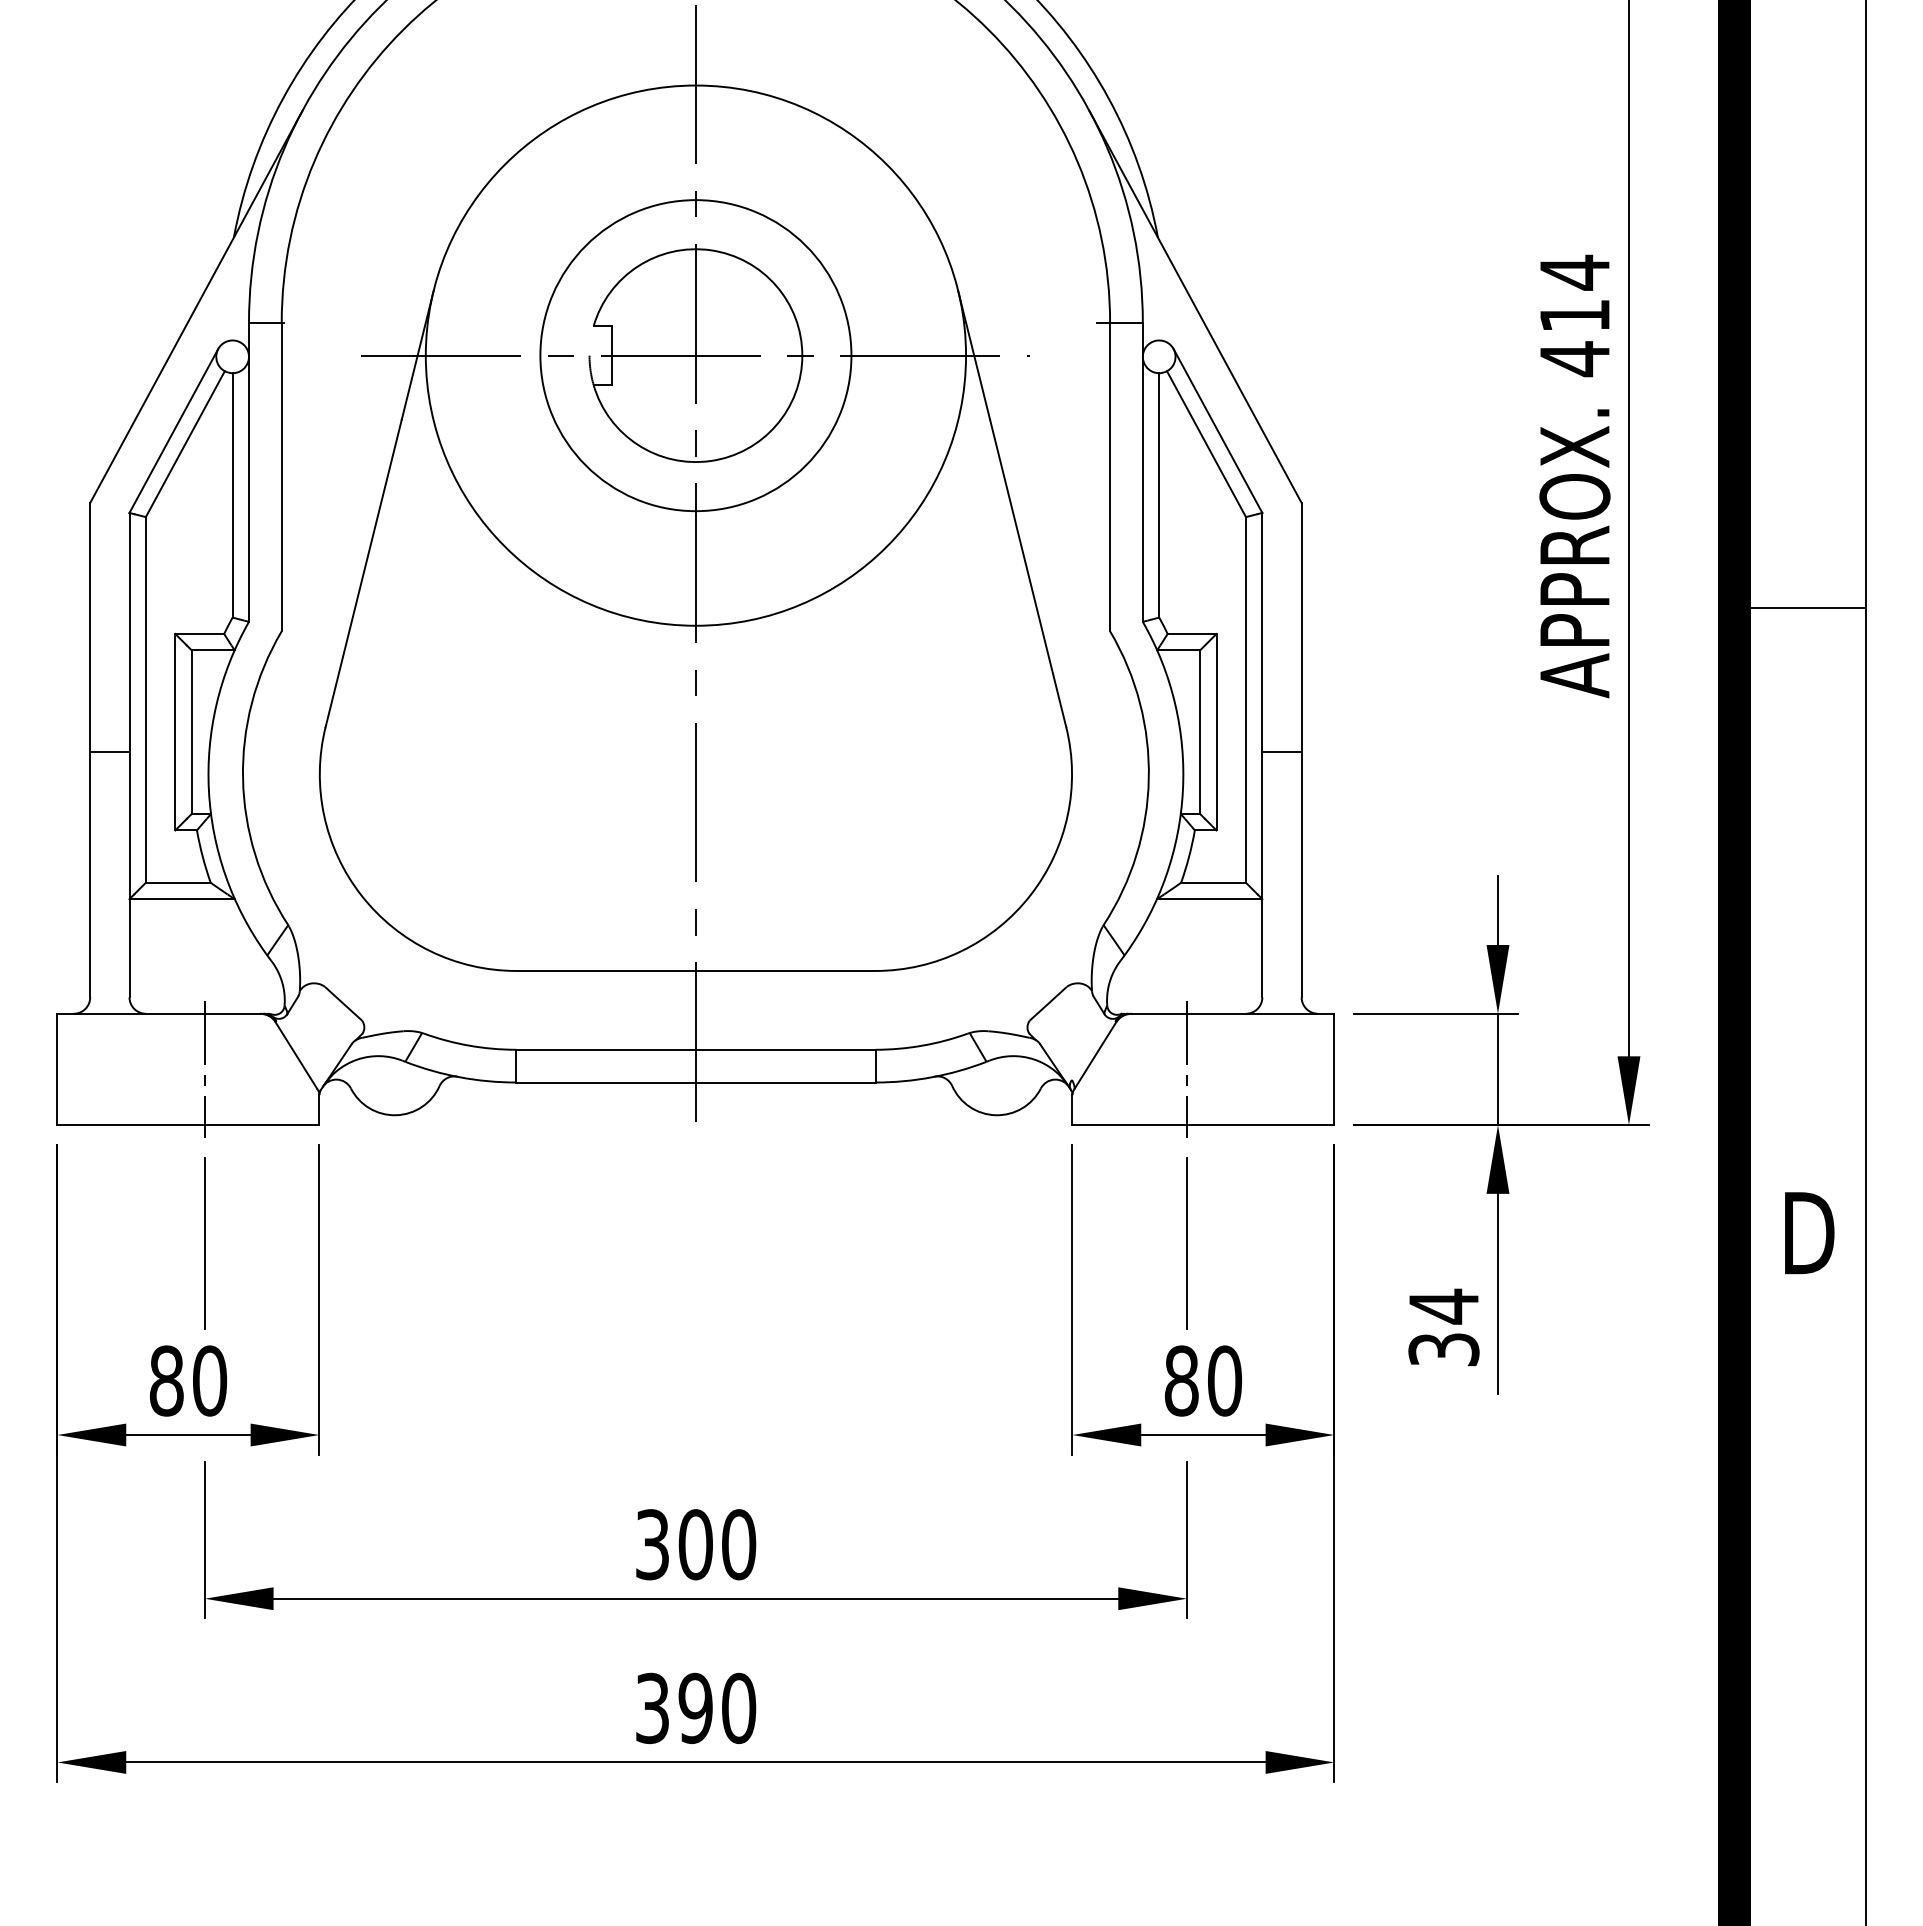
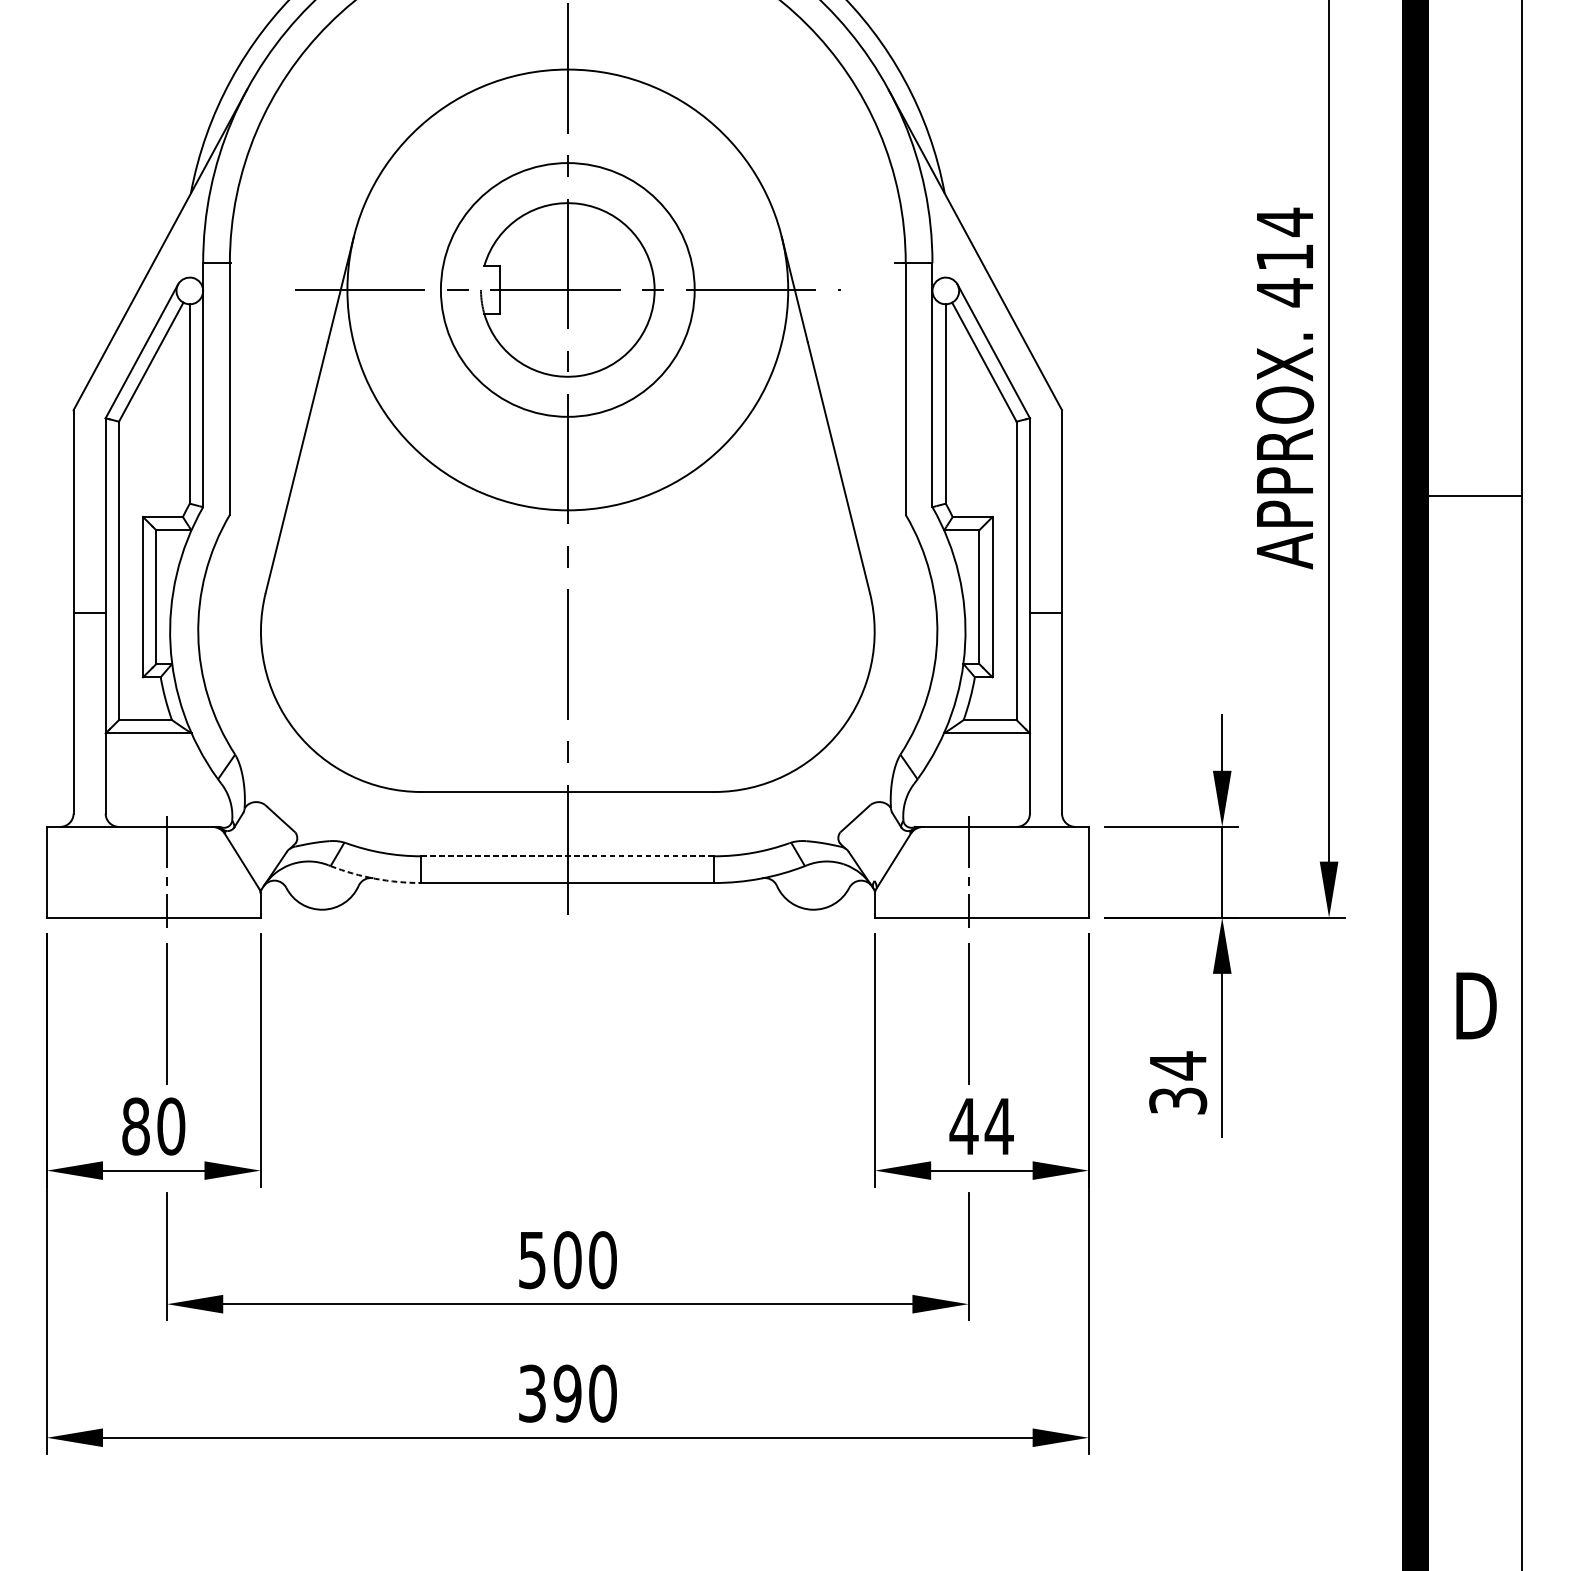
line: (695, 1049) -> (567, 856), solid -> dashed
arc: (459, 1077) -> (374, 878), solid -> dashed
text: (1202, 1380) -> (981, 1126), 80 -> 44
text: (652, 1544) -> (532, 1259), 300 -> 500

